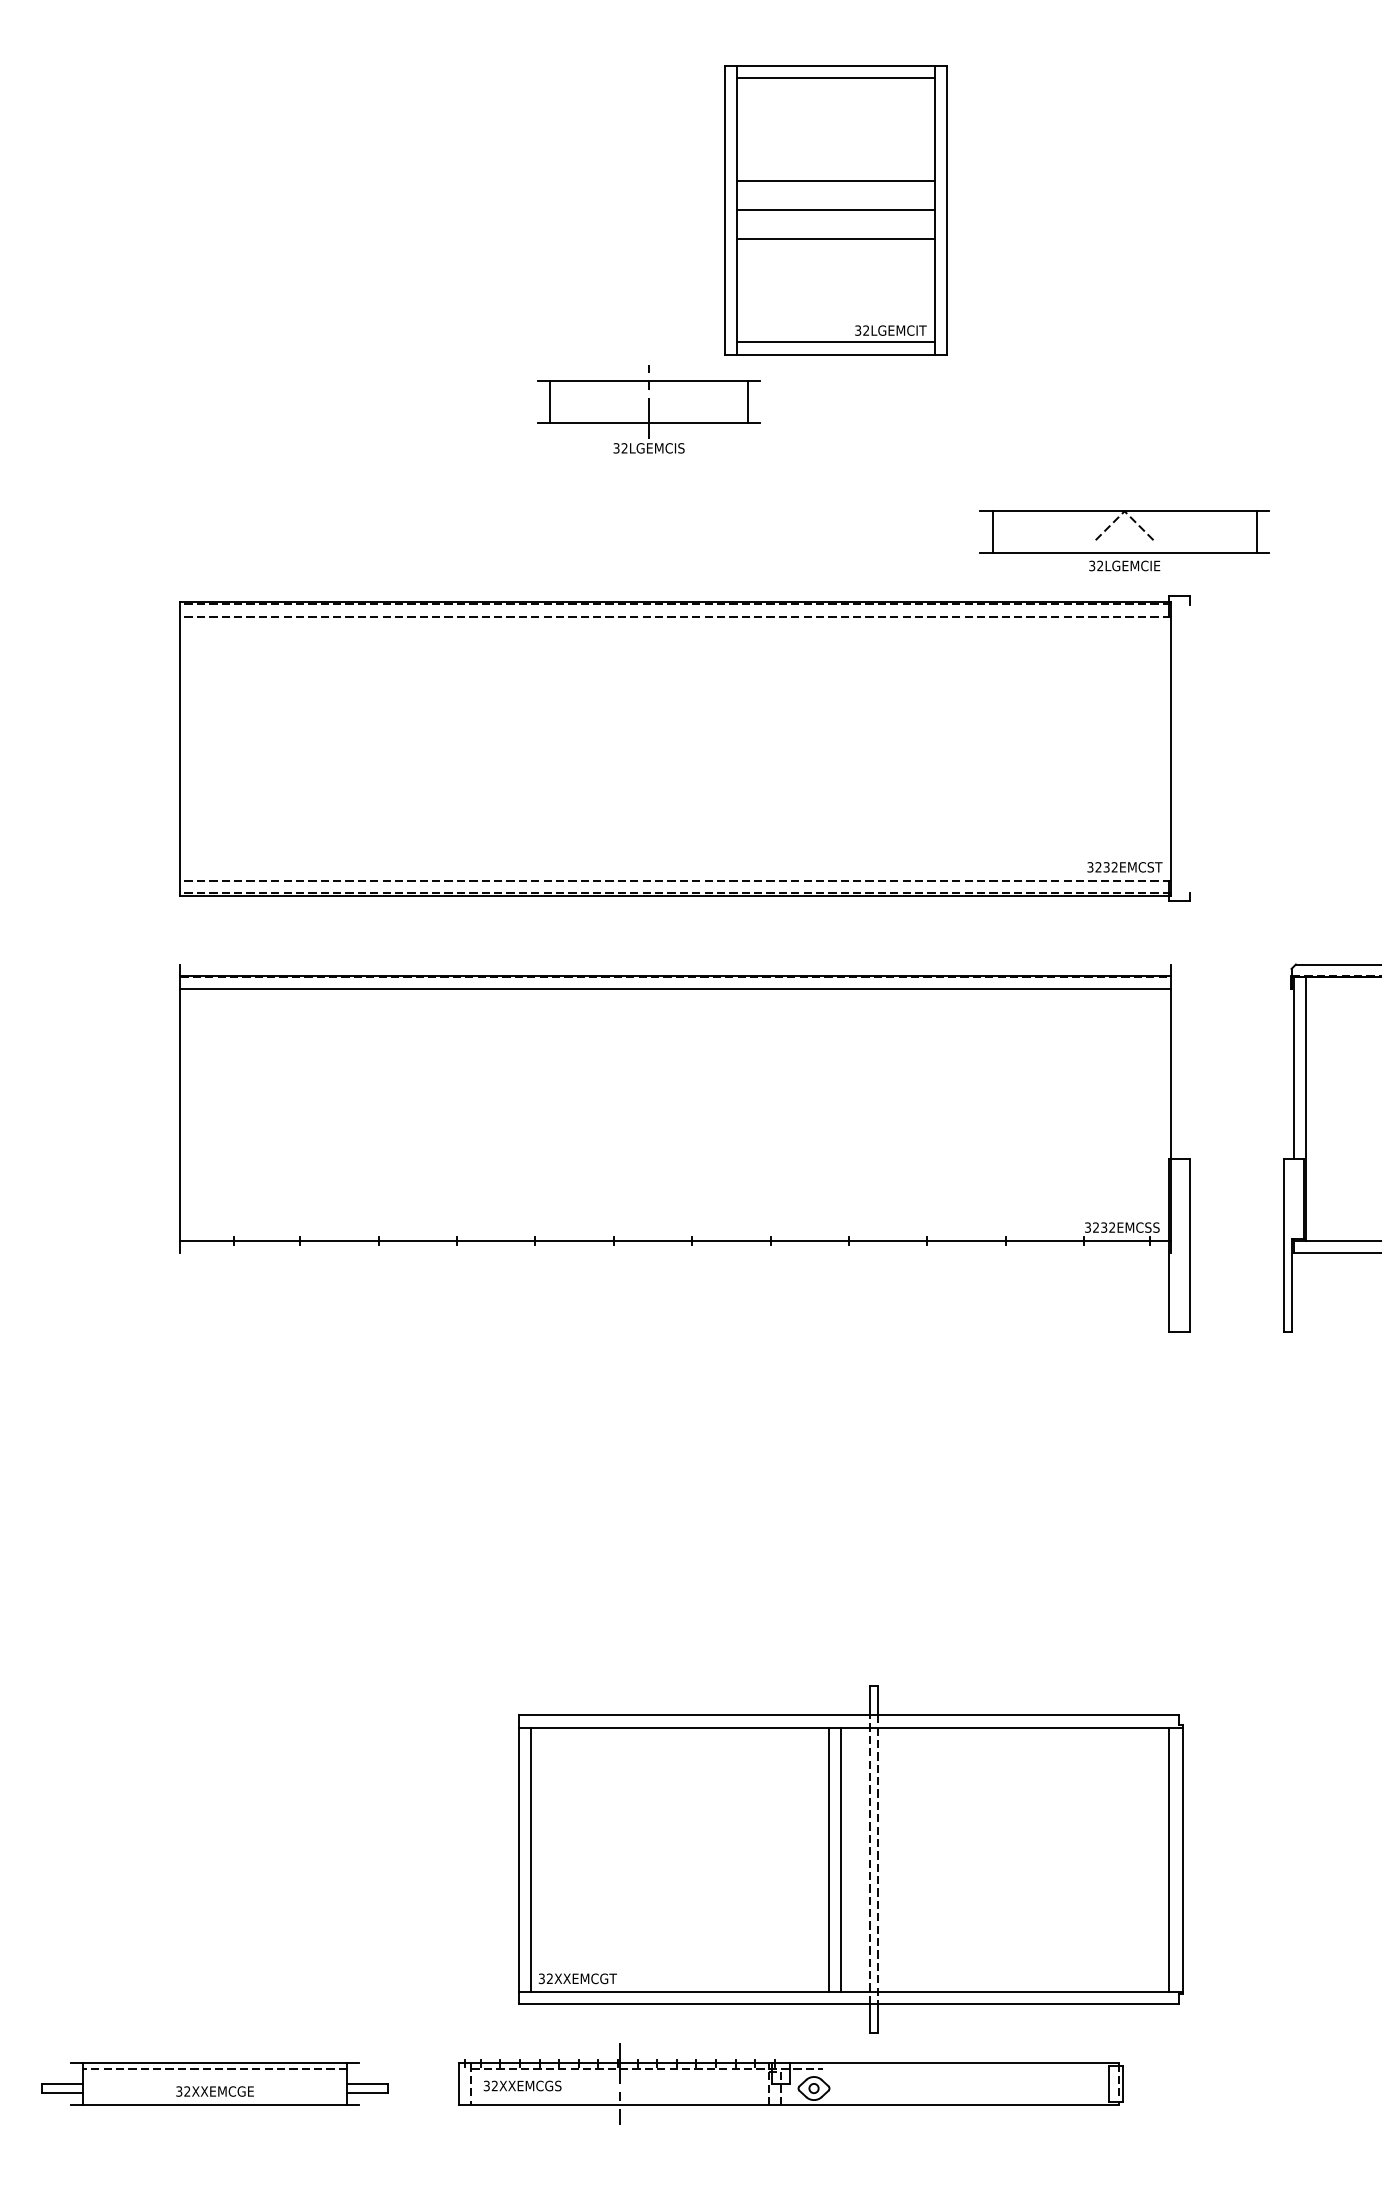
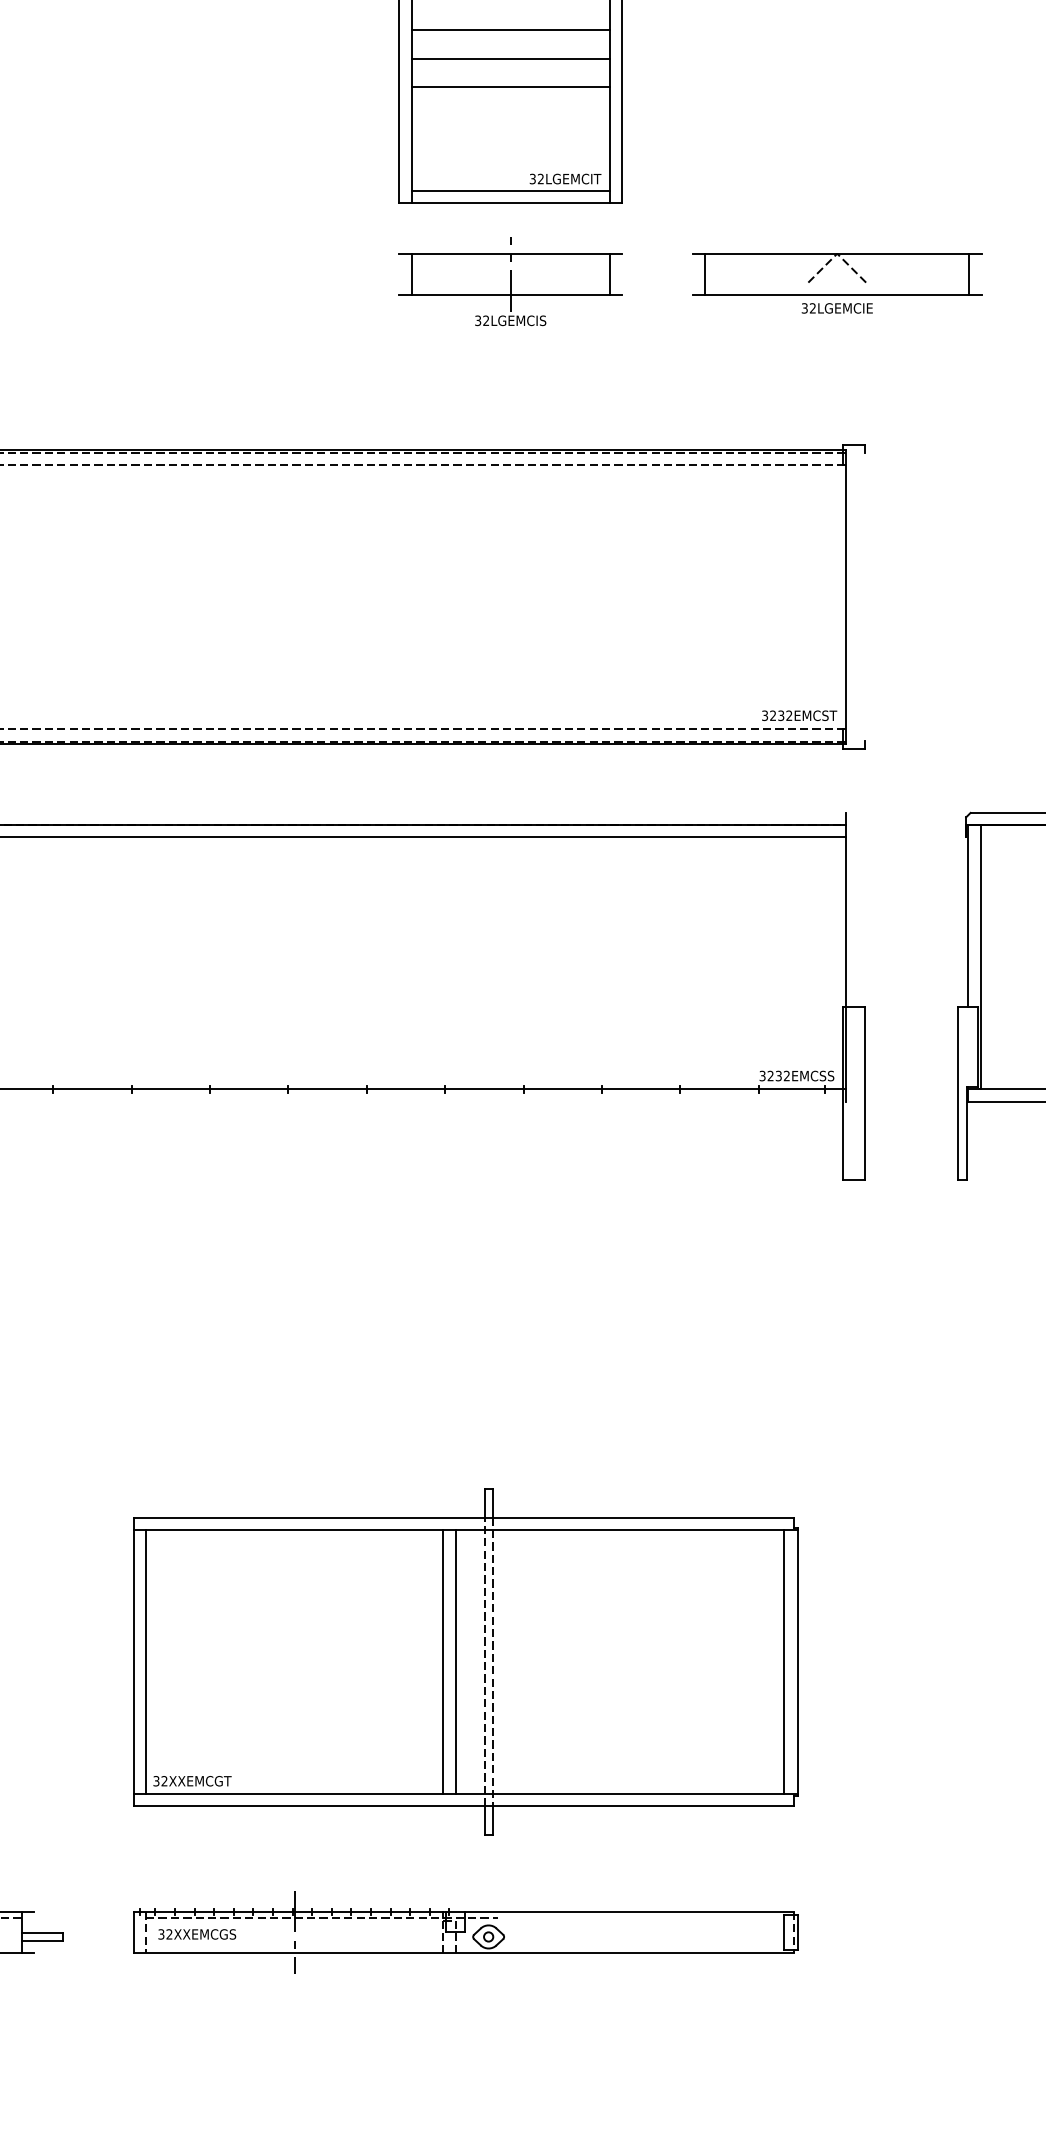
part: (648, 409) -> (510, 281), moved
part: (1124, 540) -> (837, 282), moved
part: (850, 1859) -> (465, 1661), moved

